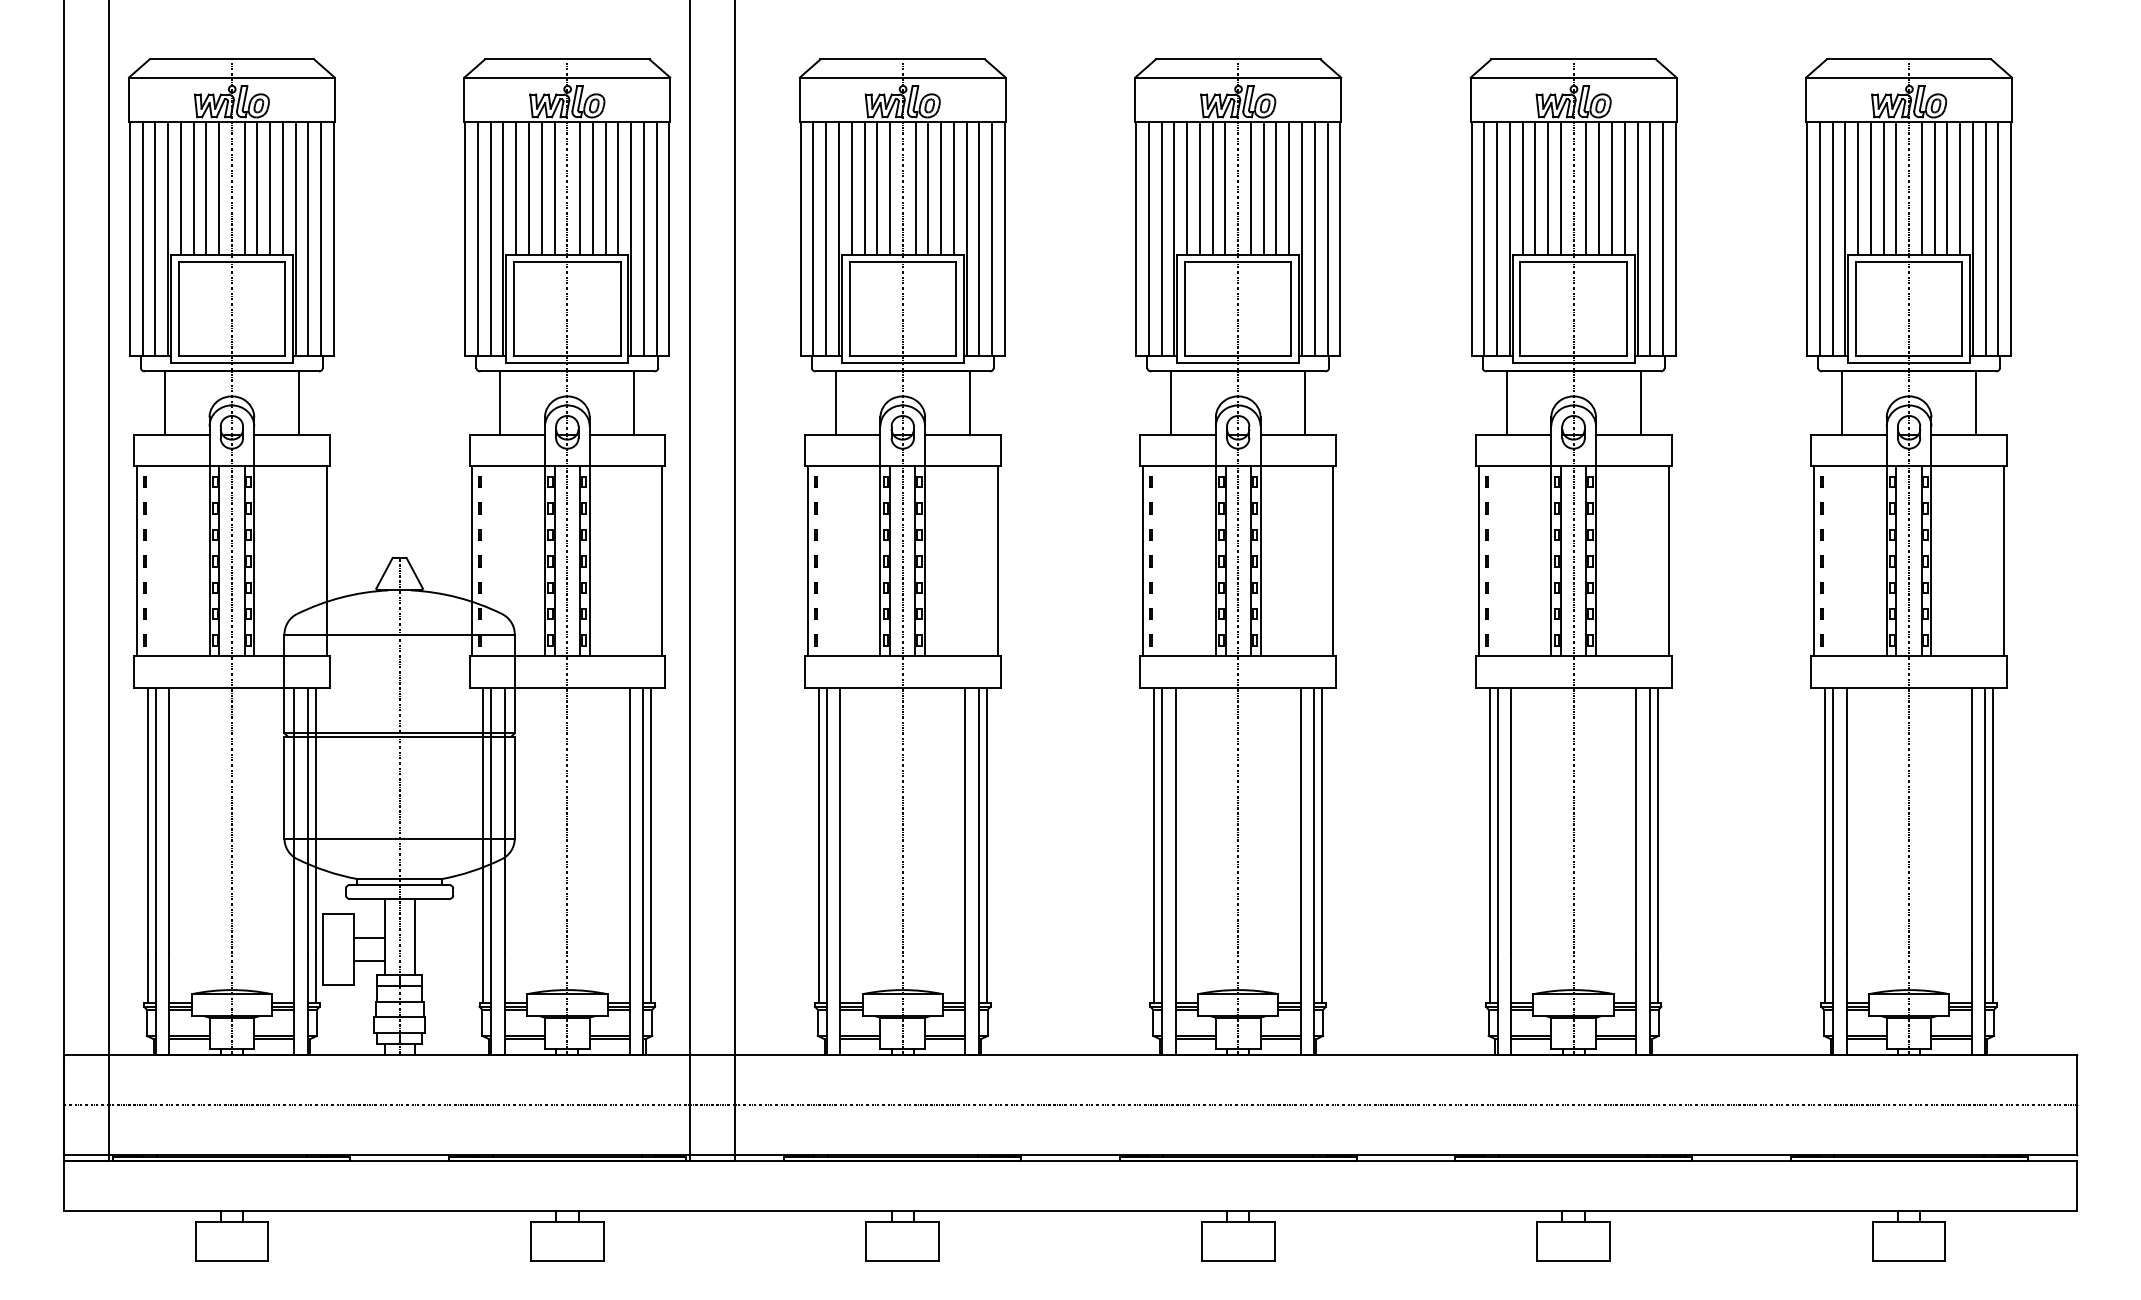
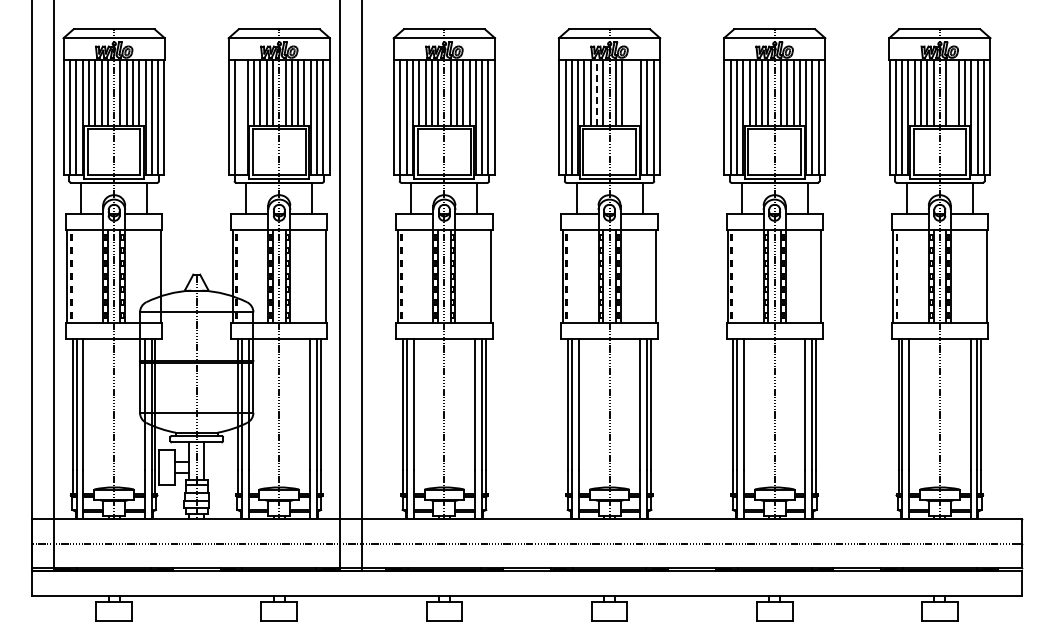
line: (1213, 187) -> (597, 92), solid -> dashed
line: (1276, 187) -> (628, 92), removed
line: (1288, 187) -> (634, 92), removed
line: (1934, 187) -> (952, 92), removed
line: (490, 238) -> (241, 117), removed

